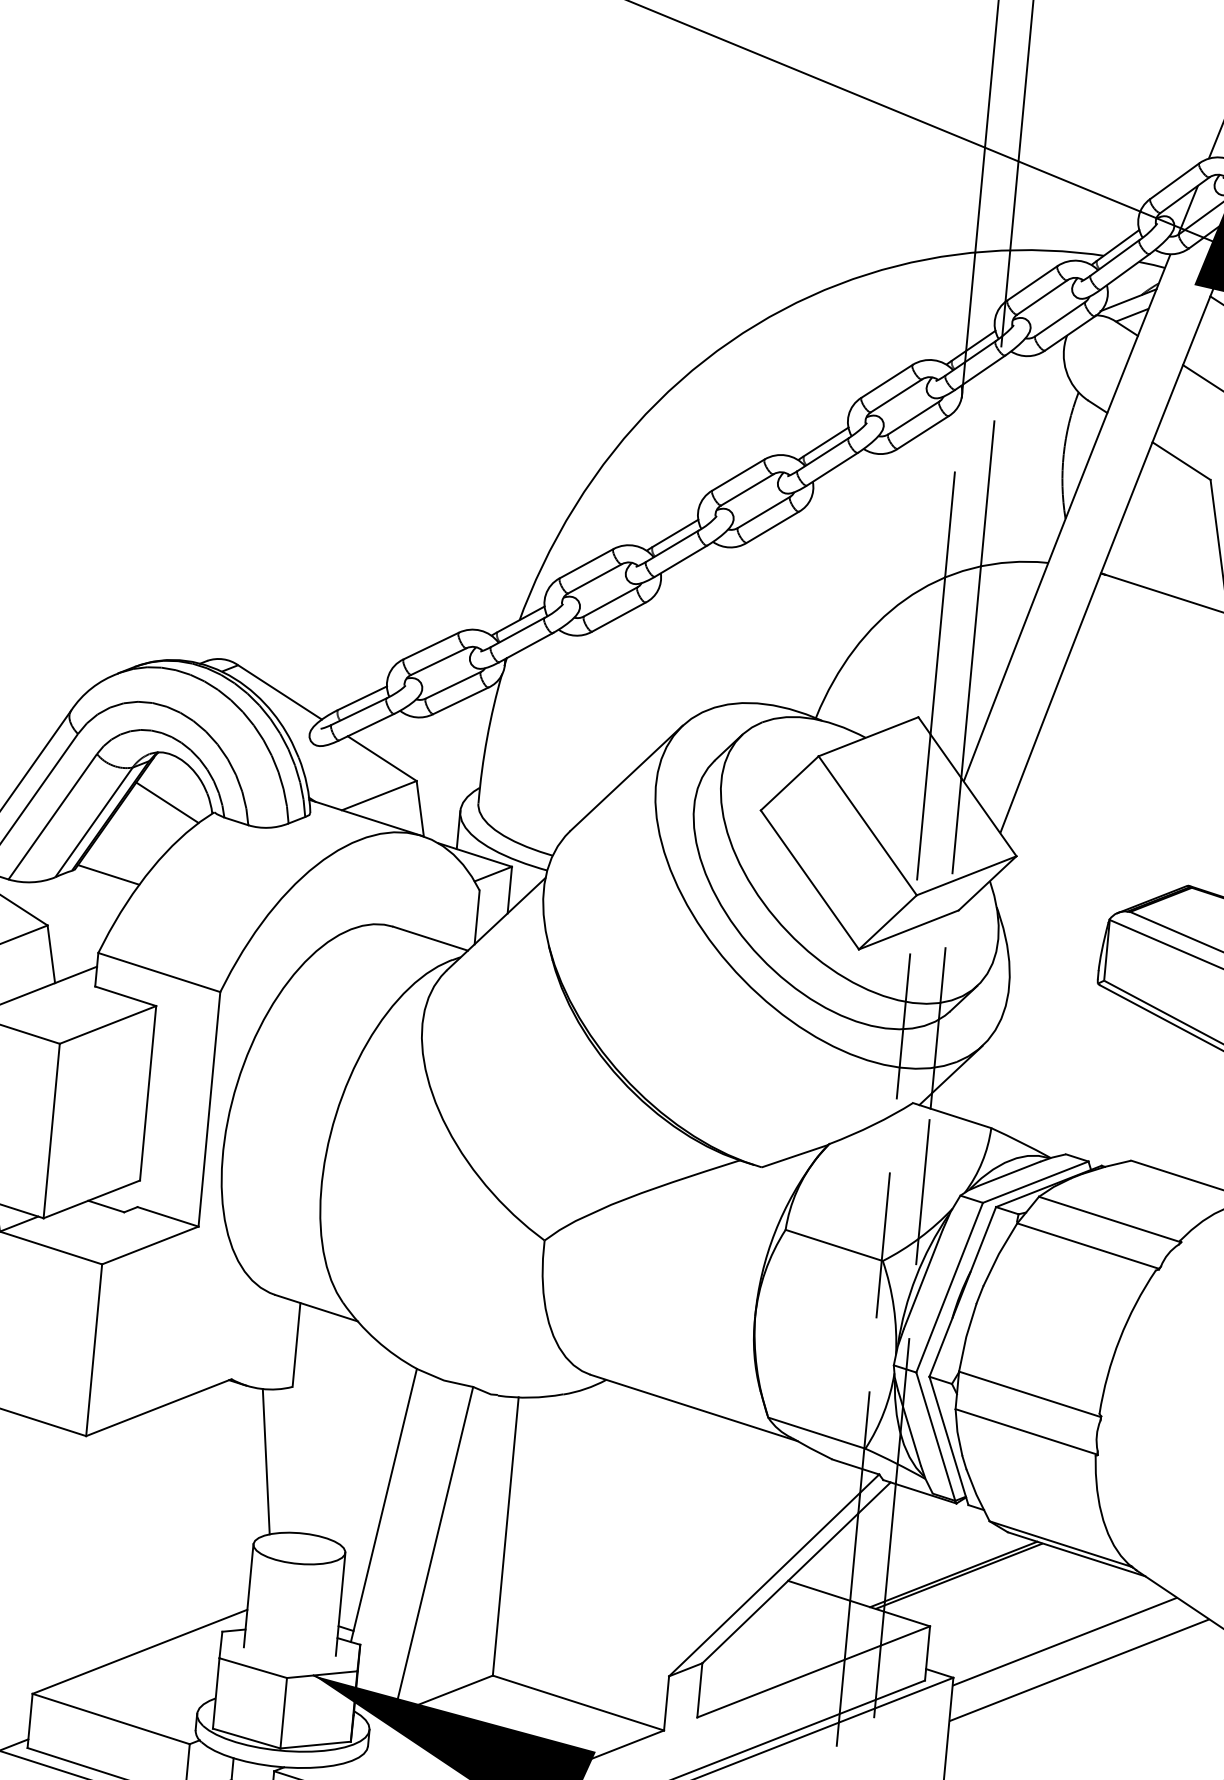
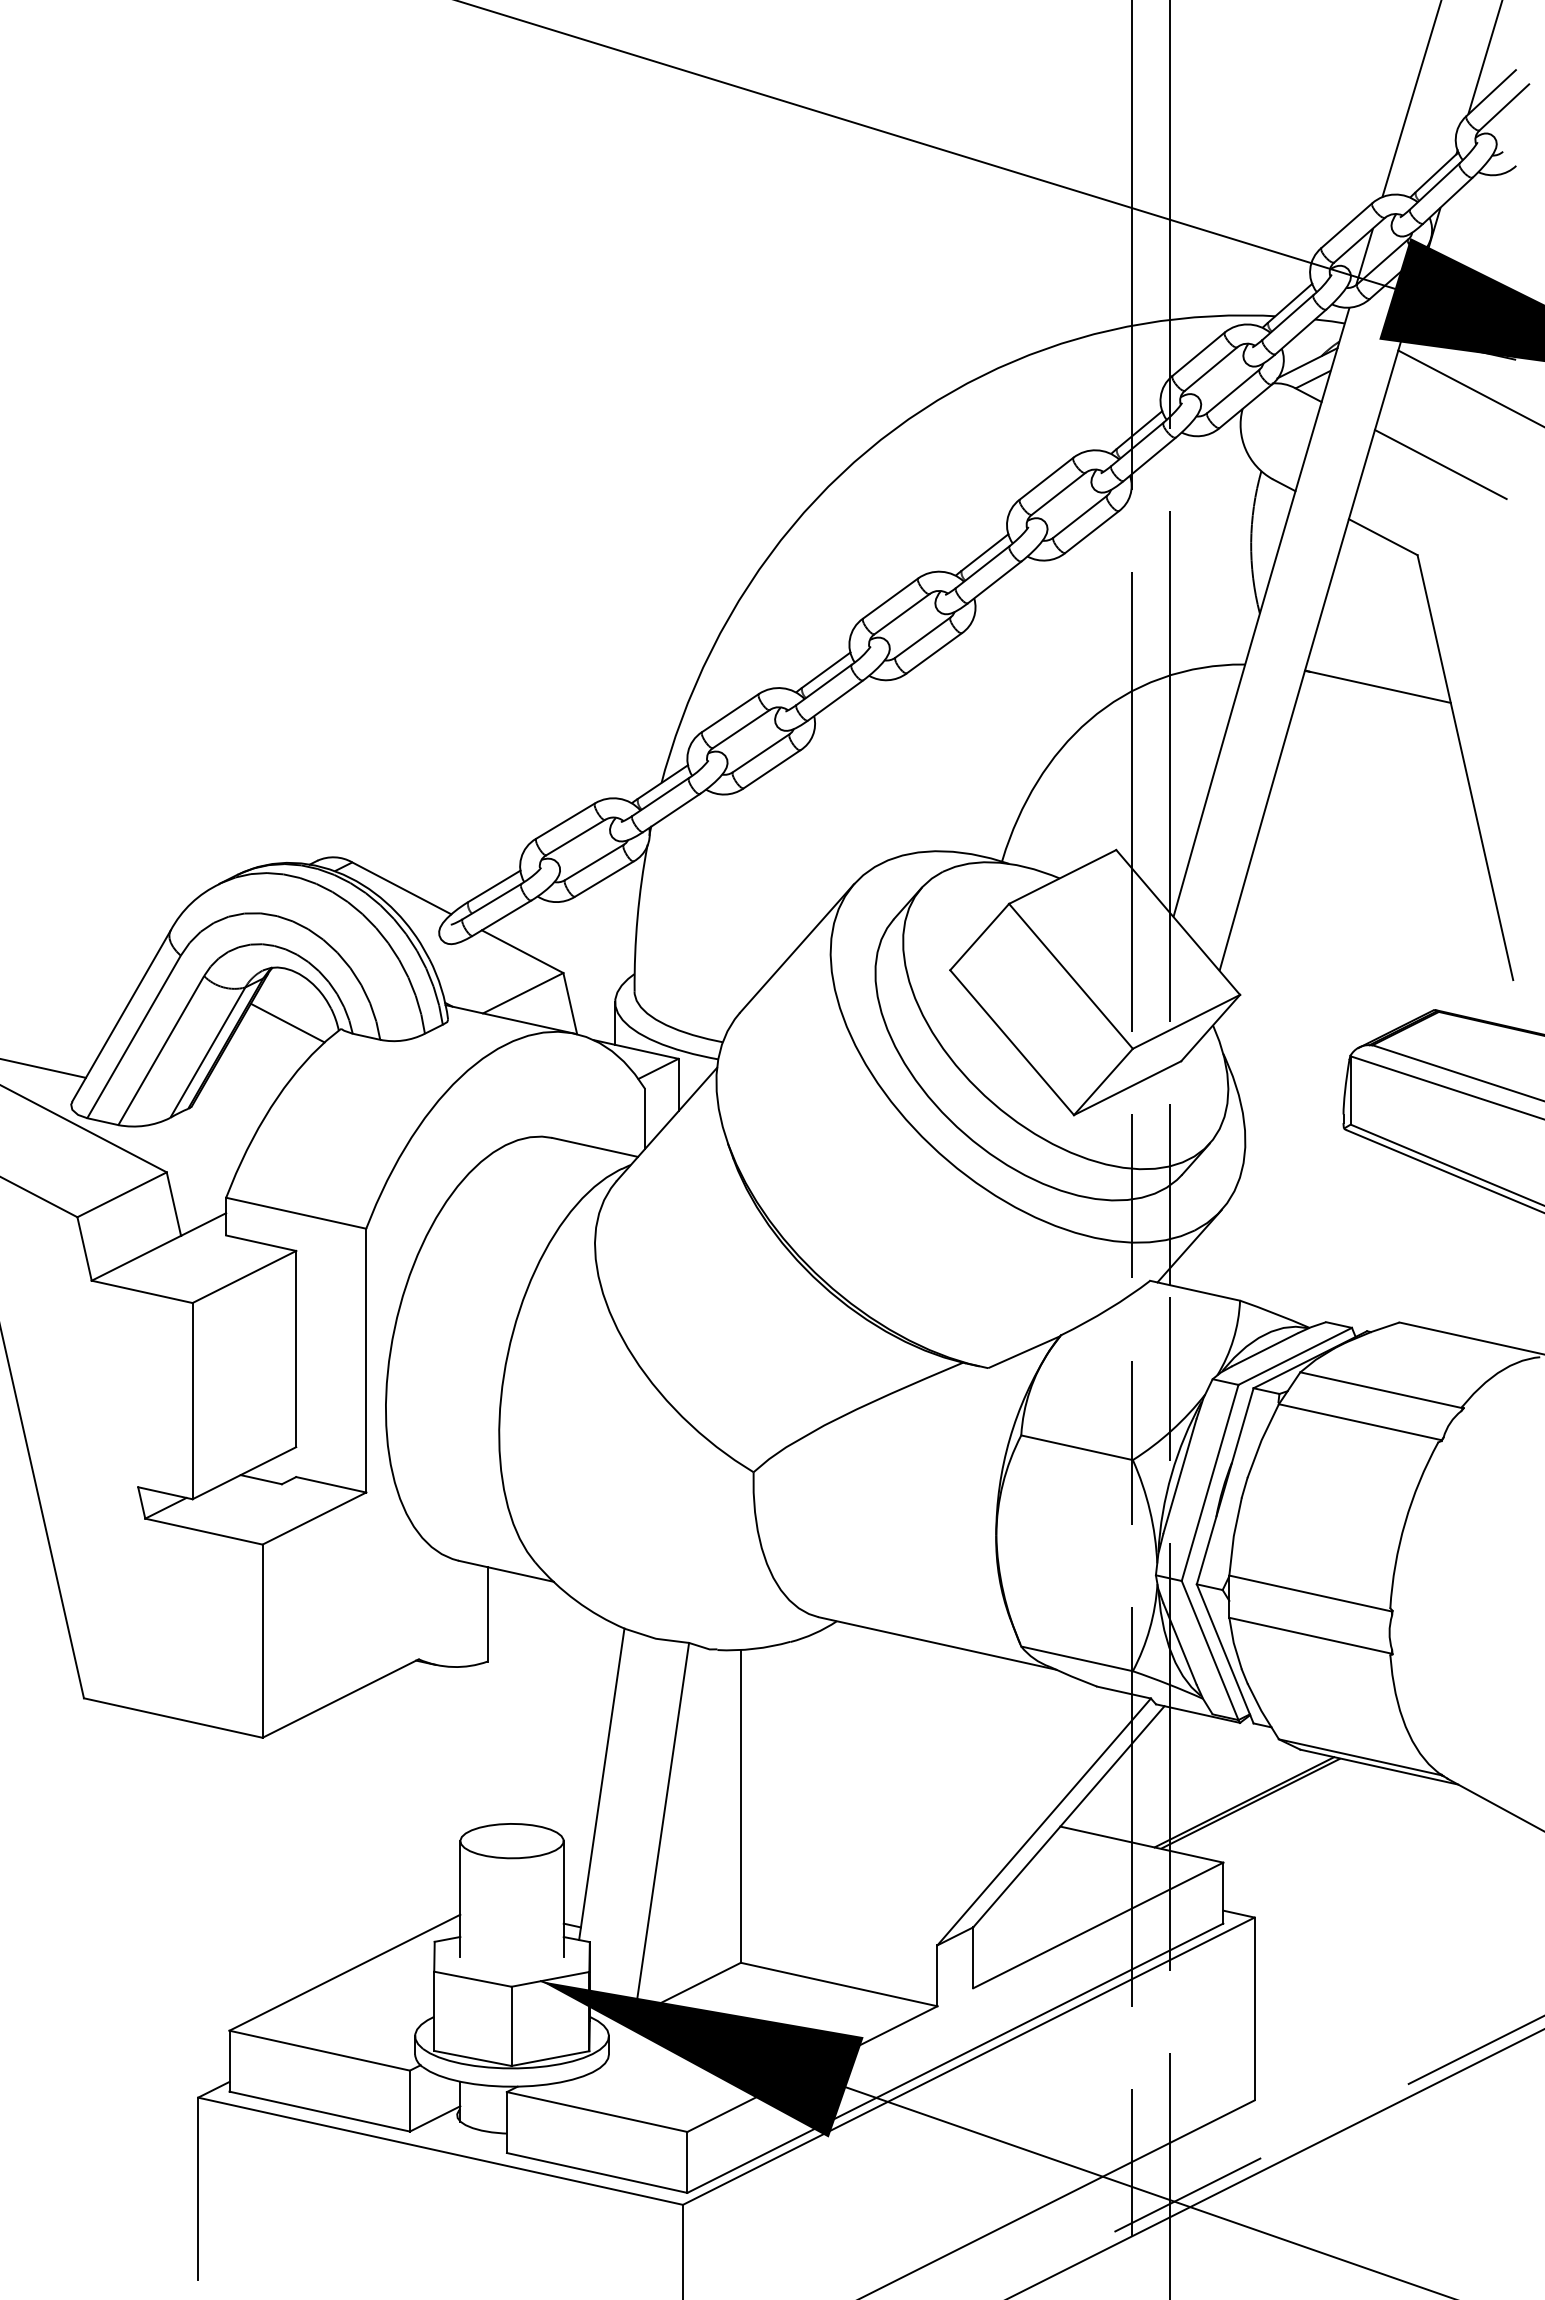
line: (108, 874) -> (229, 1109), removed
line: (265, 1461) -> (465, 1747), removed
line: (1065, 1641) -> (1375, 1865), removed
line: (1079, 1669) -> (1394, 1895), removed

